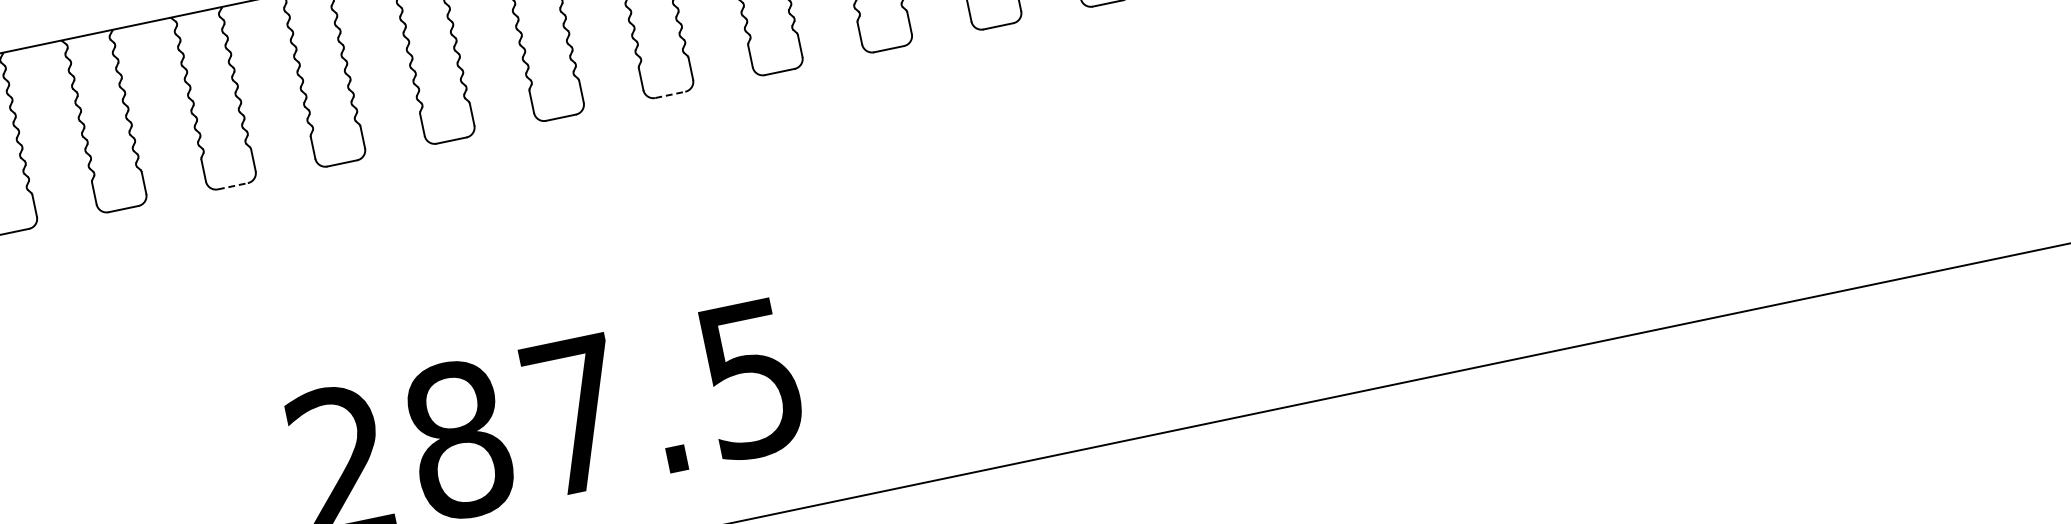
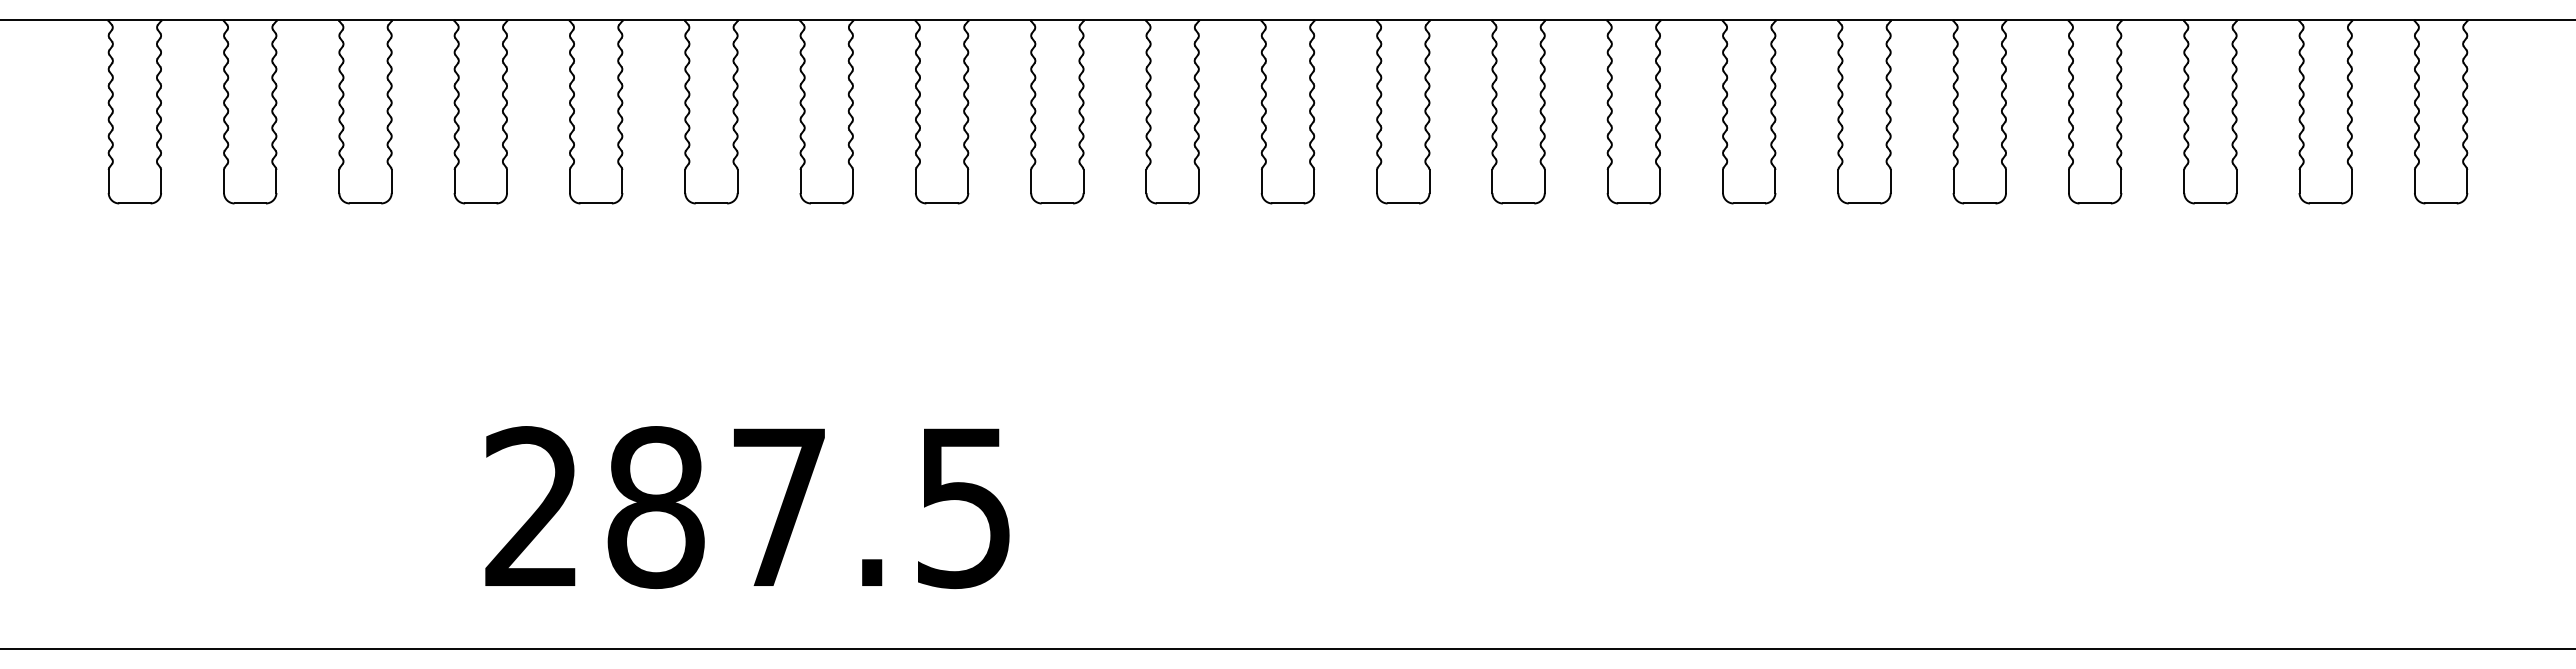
line: (670, 94) -> (942, 203), dashed -> solid
line: (232, 186) -> (480, 203), dashed -> solid

